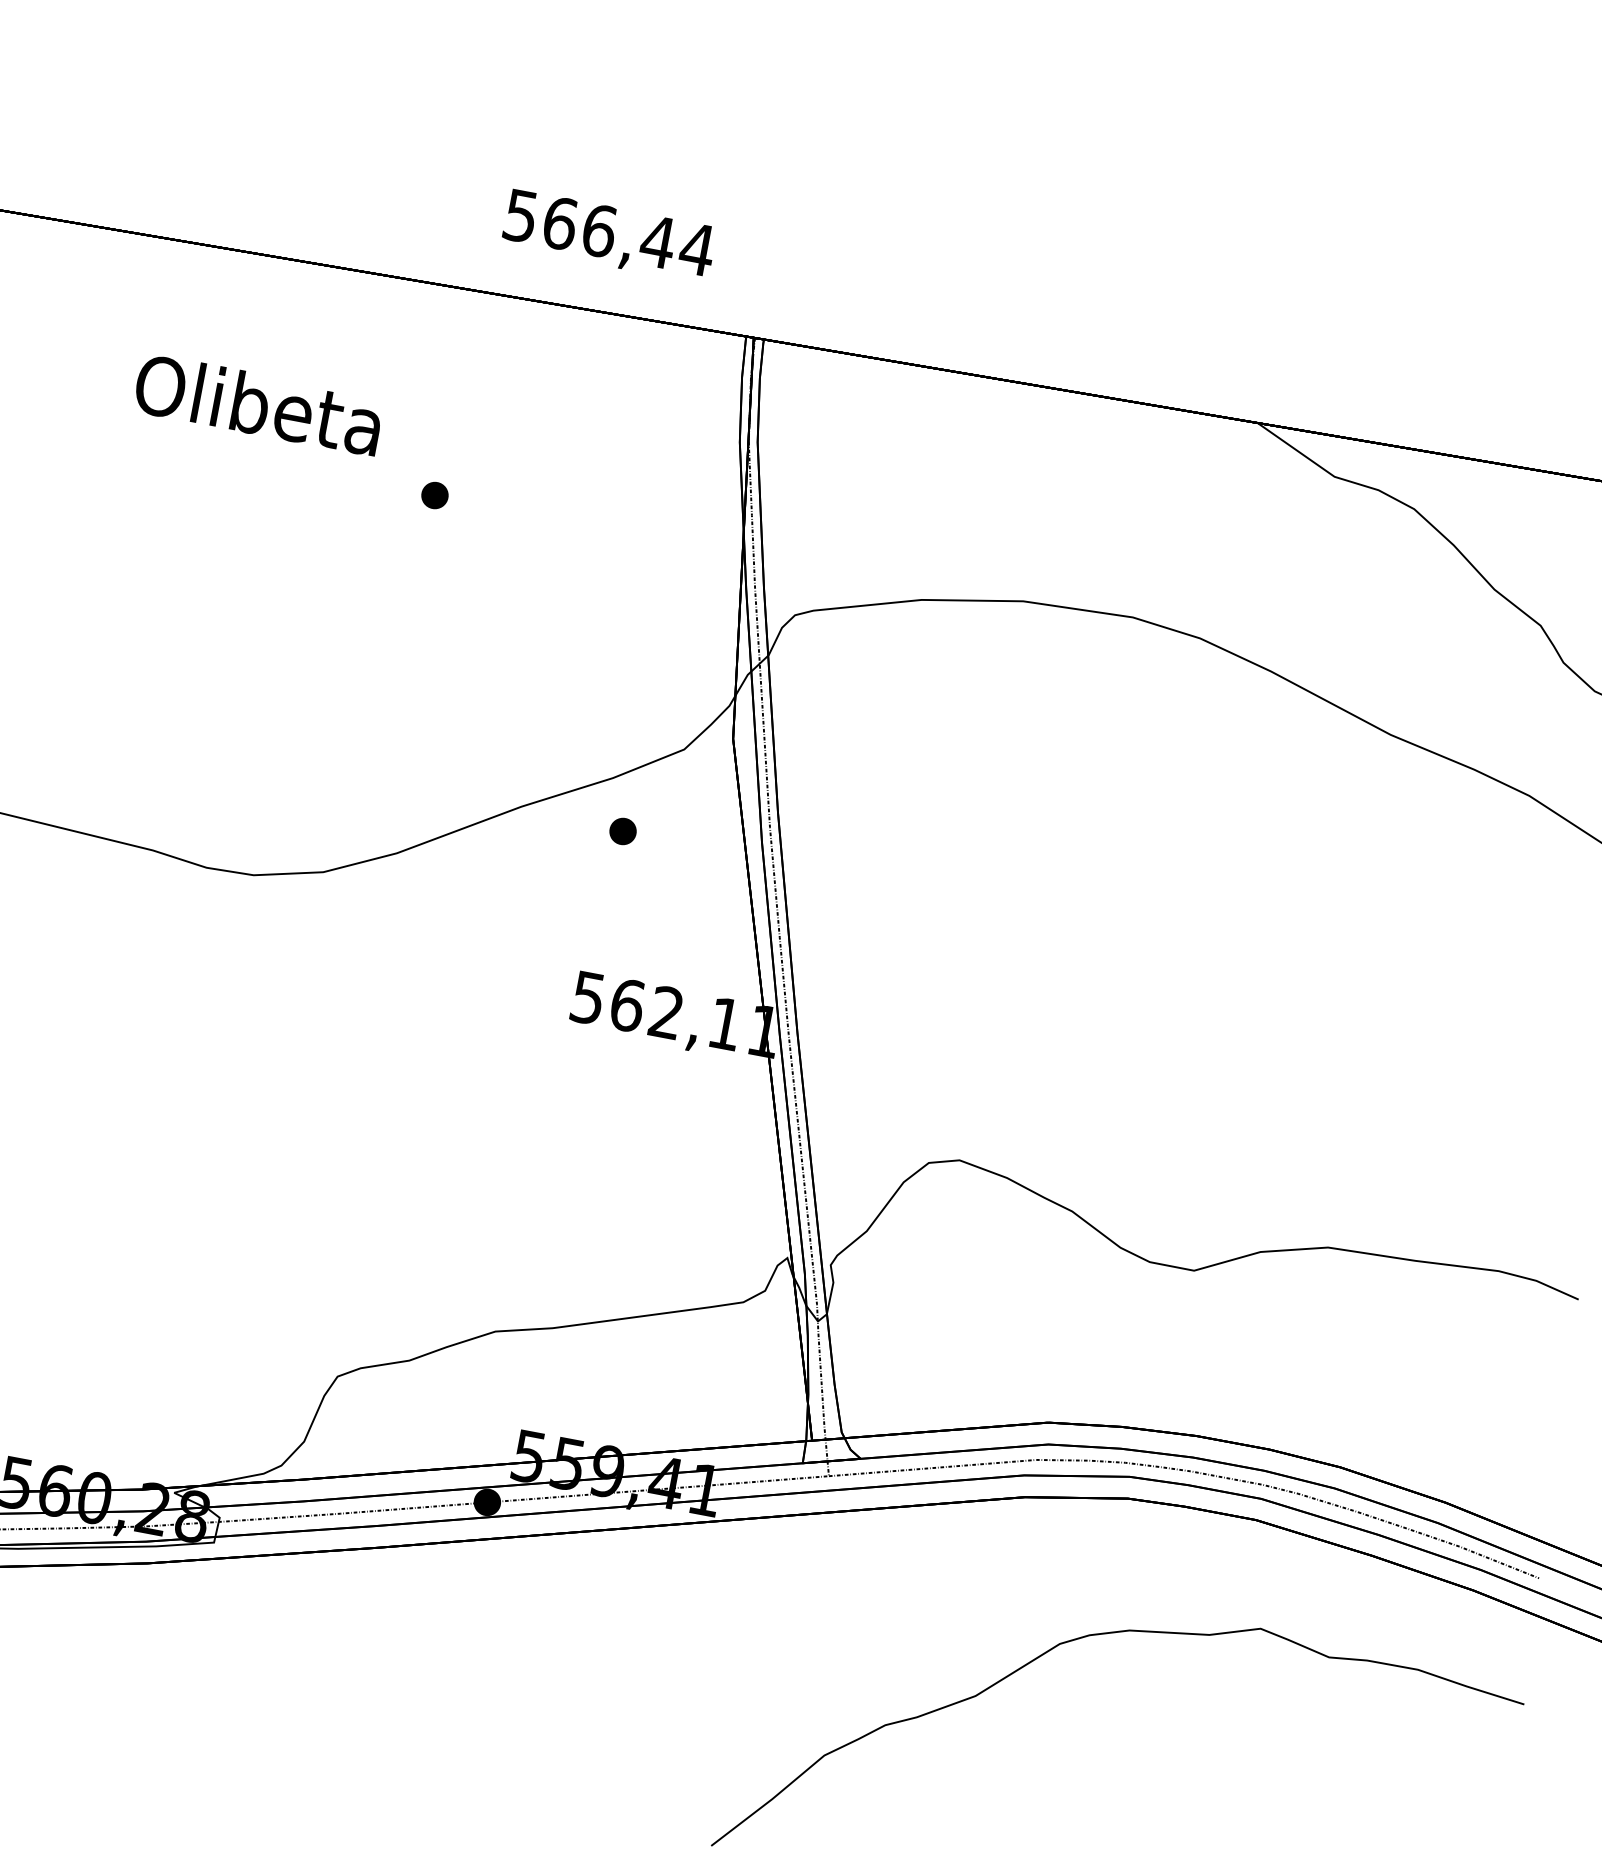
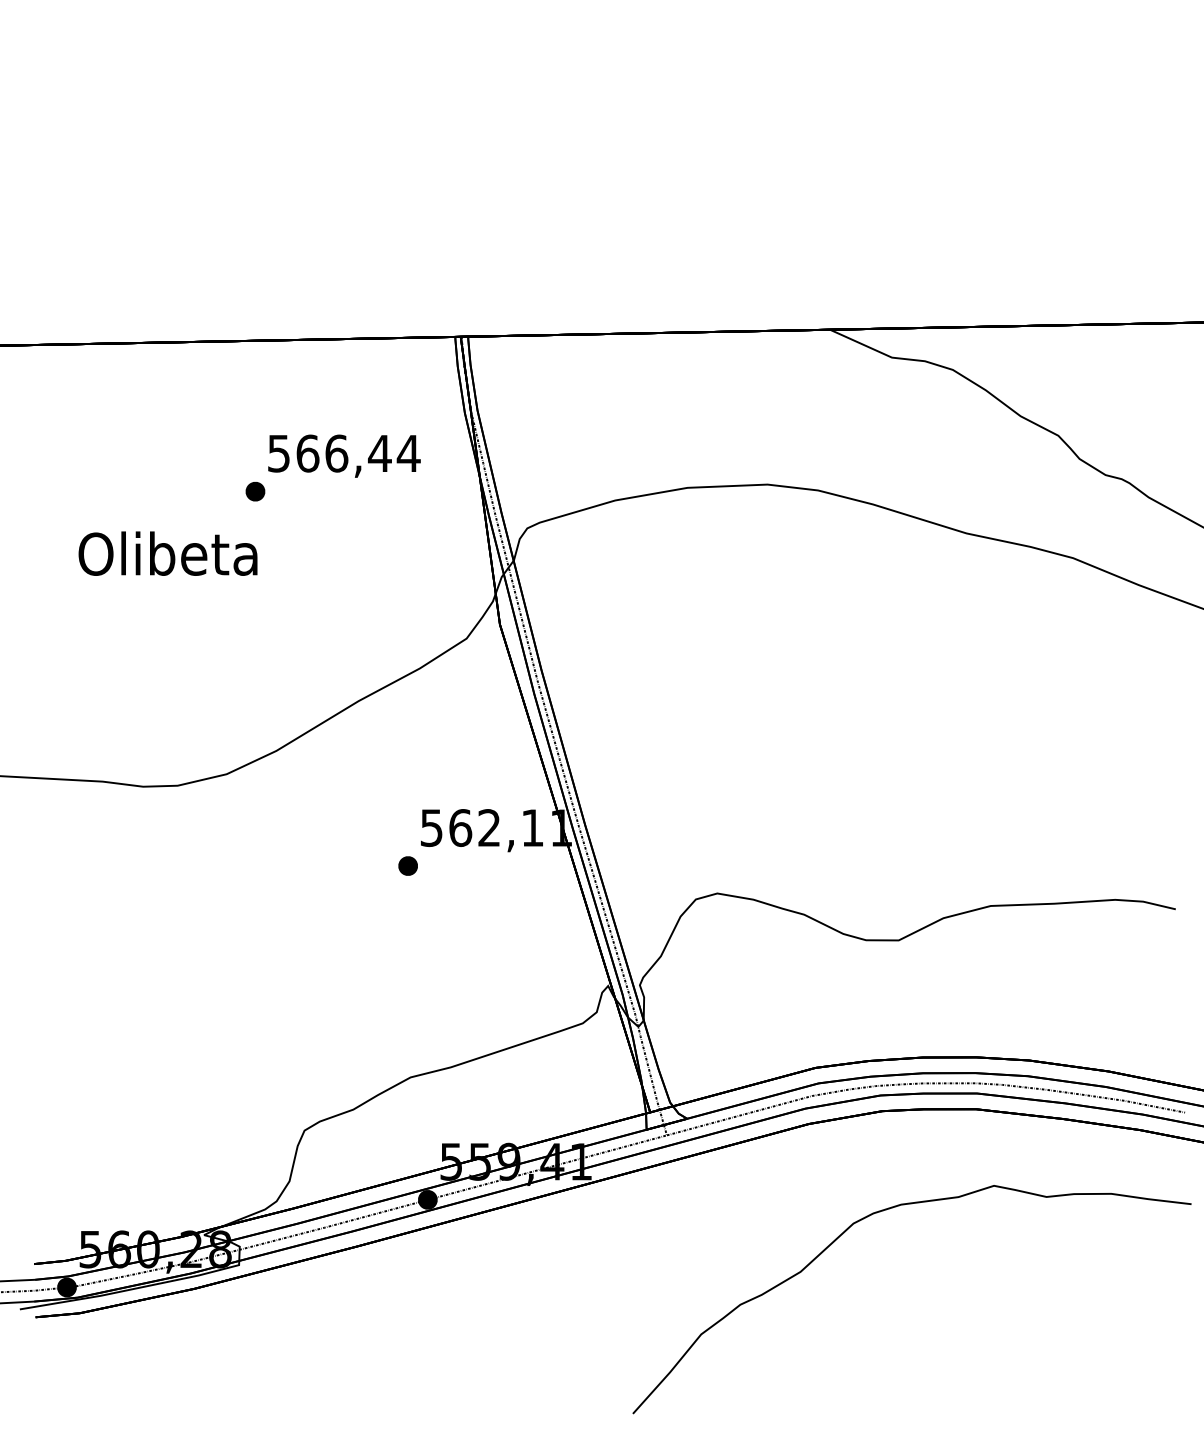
text: (609, 235) -> (344, 455), moved
text: (258, 404) -> (167, 553), moved
part: (622, 830) -> (407, 865), moved

